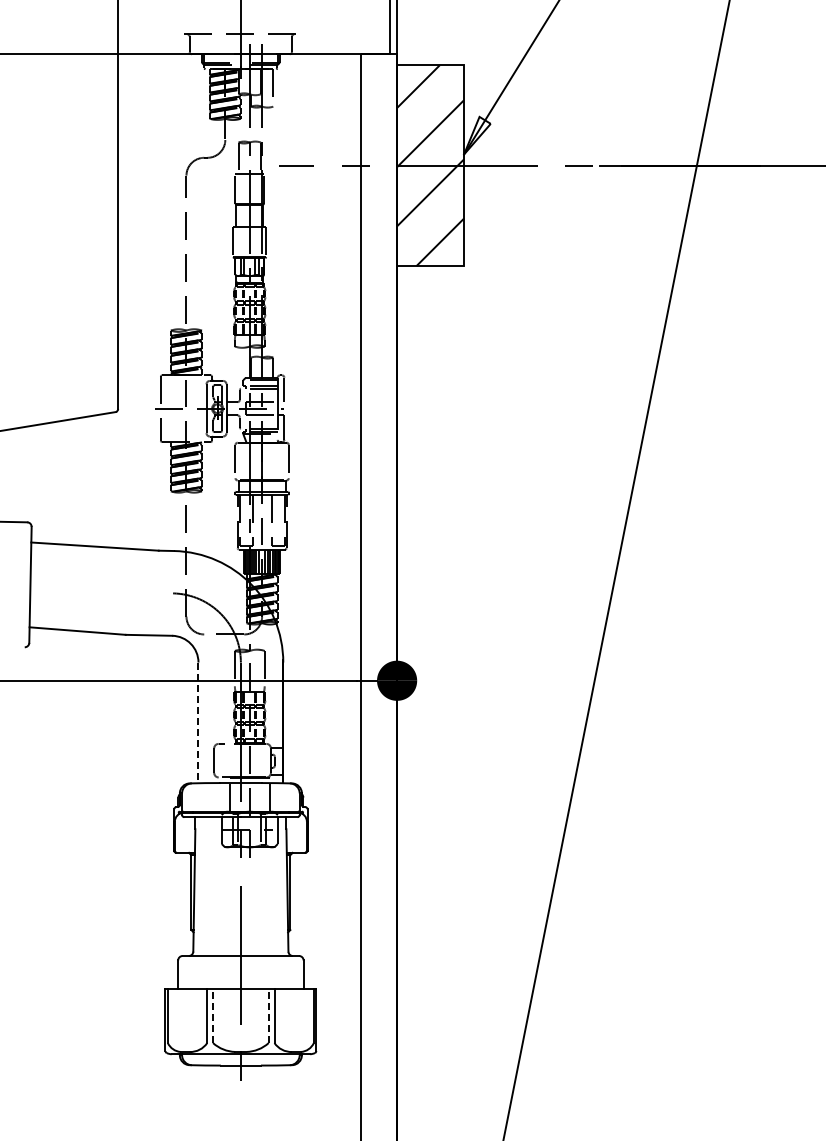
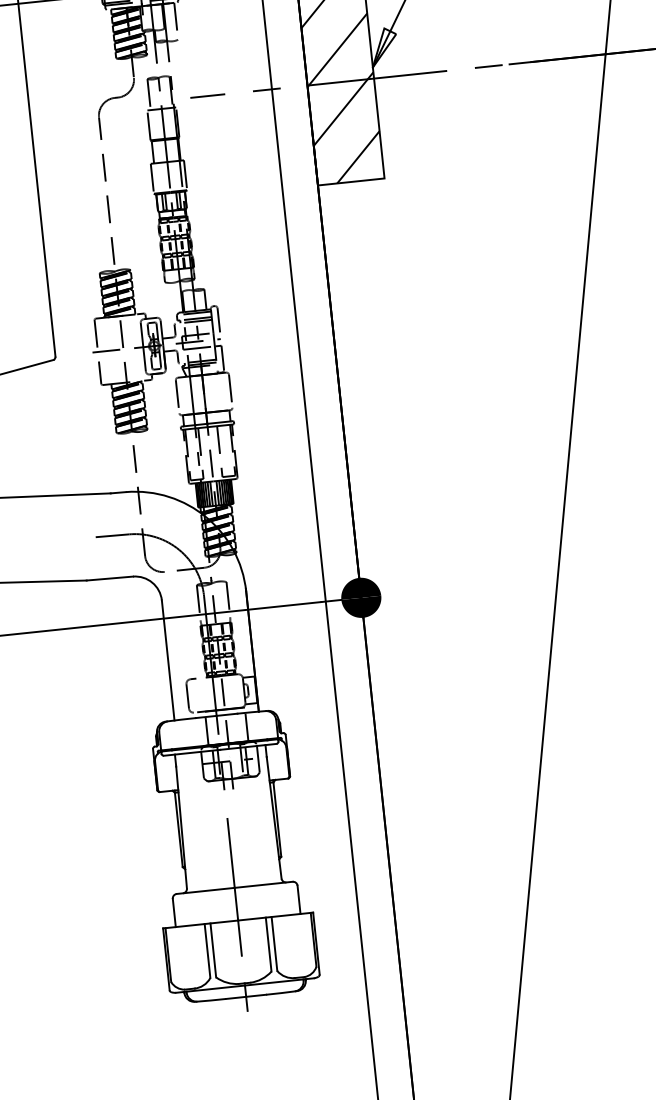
line: (156, 592) -> (112, 535), added
line: (198, 723) -> (168, 661), dashed -> solid
line: (213, 1015) -> (213, 949), dashed -> solid
line: (268, 1015) -> (268, 944), dashed -> solid

